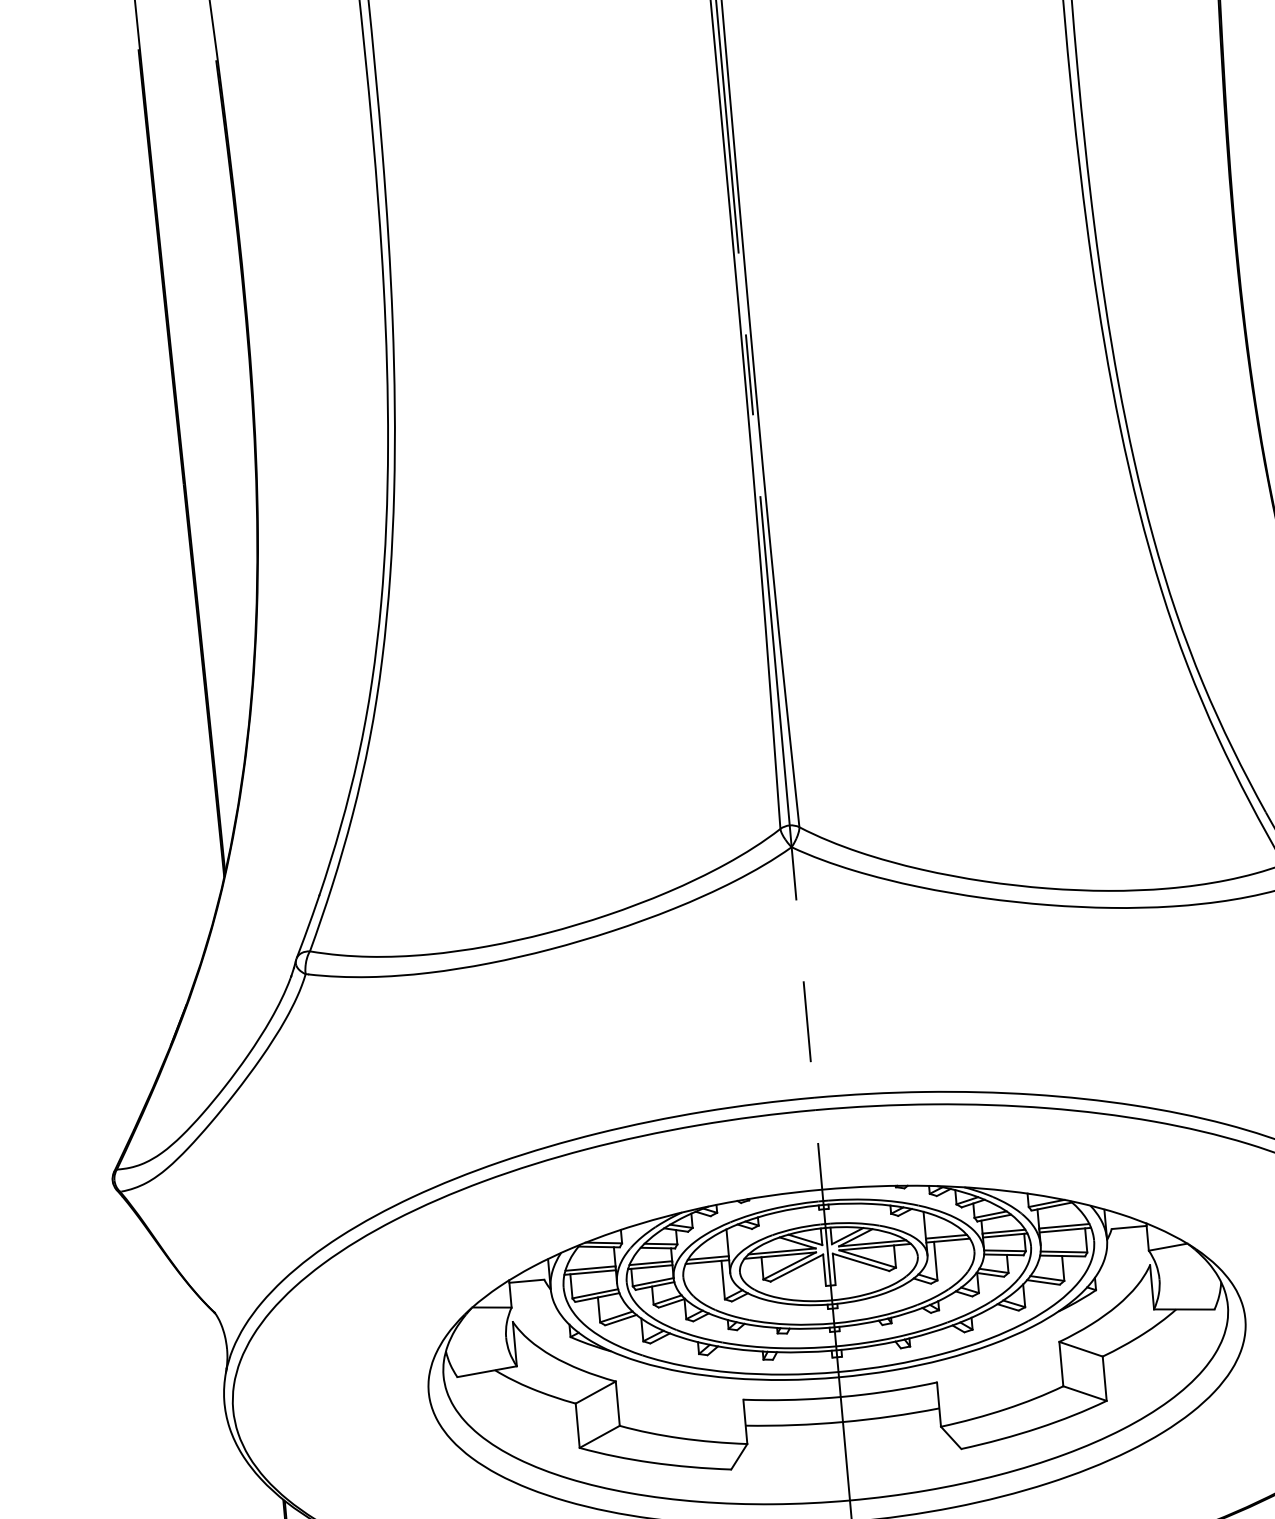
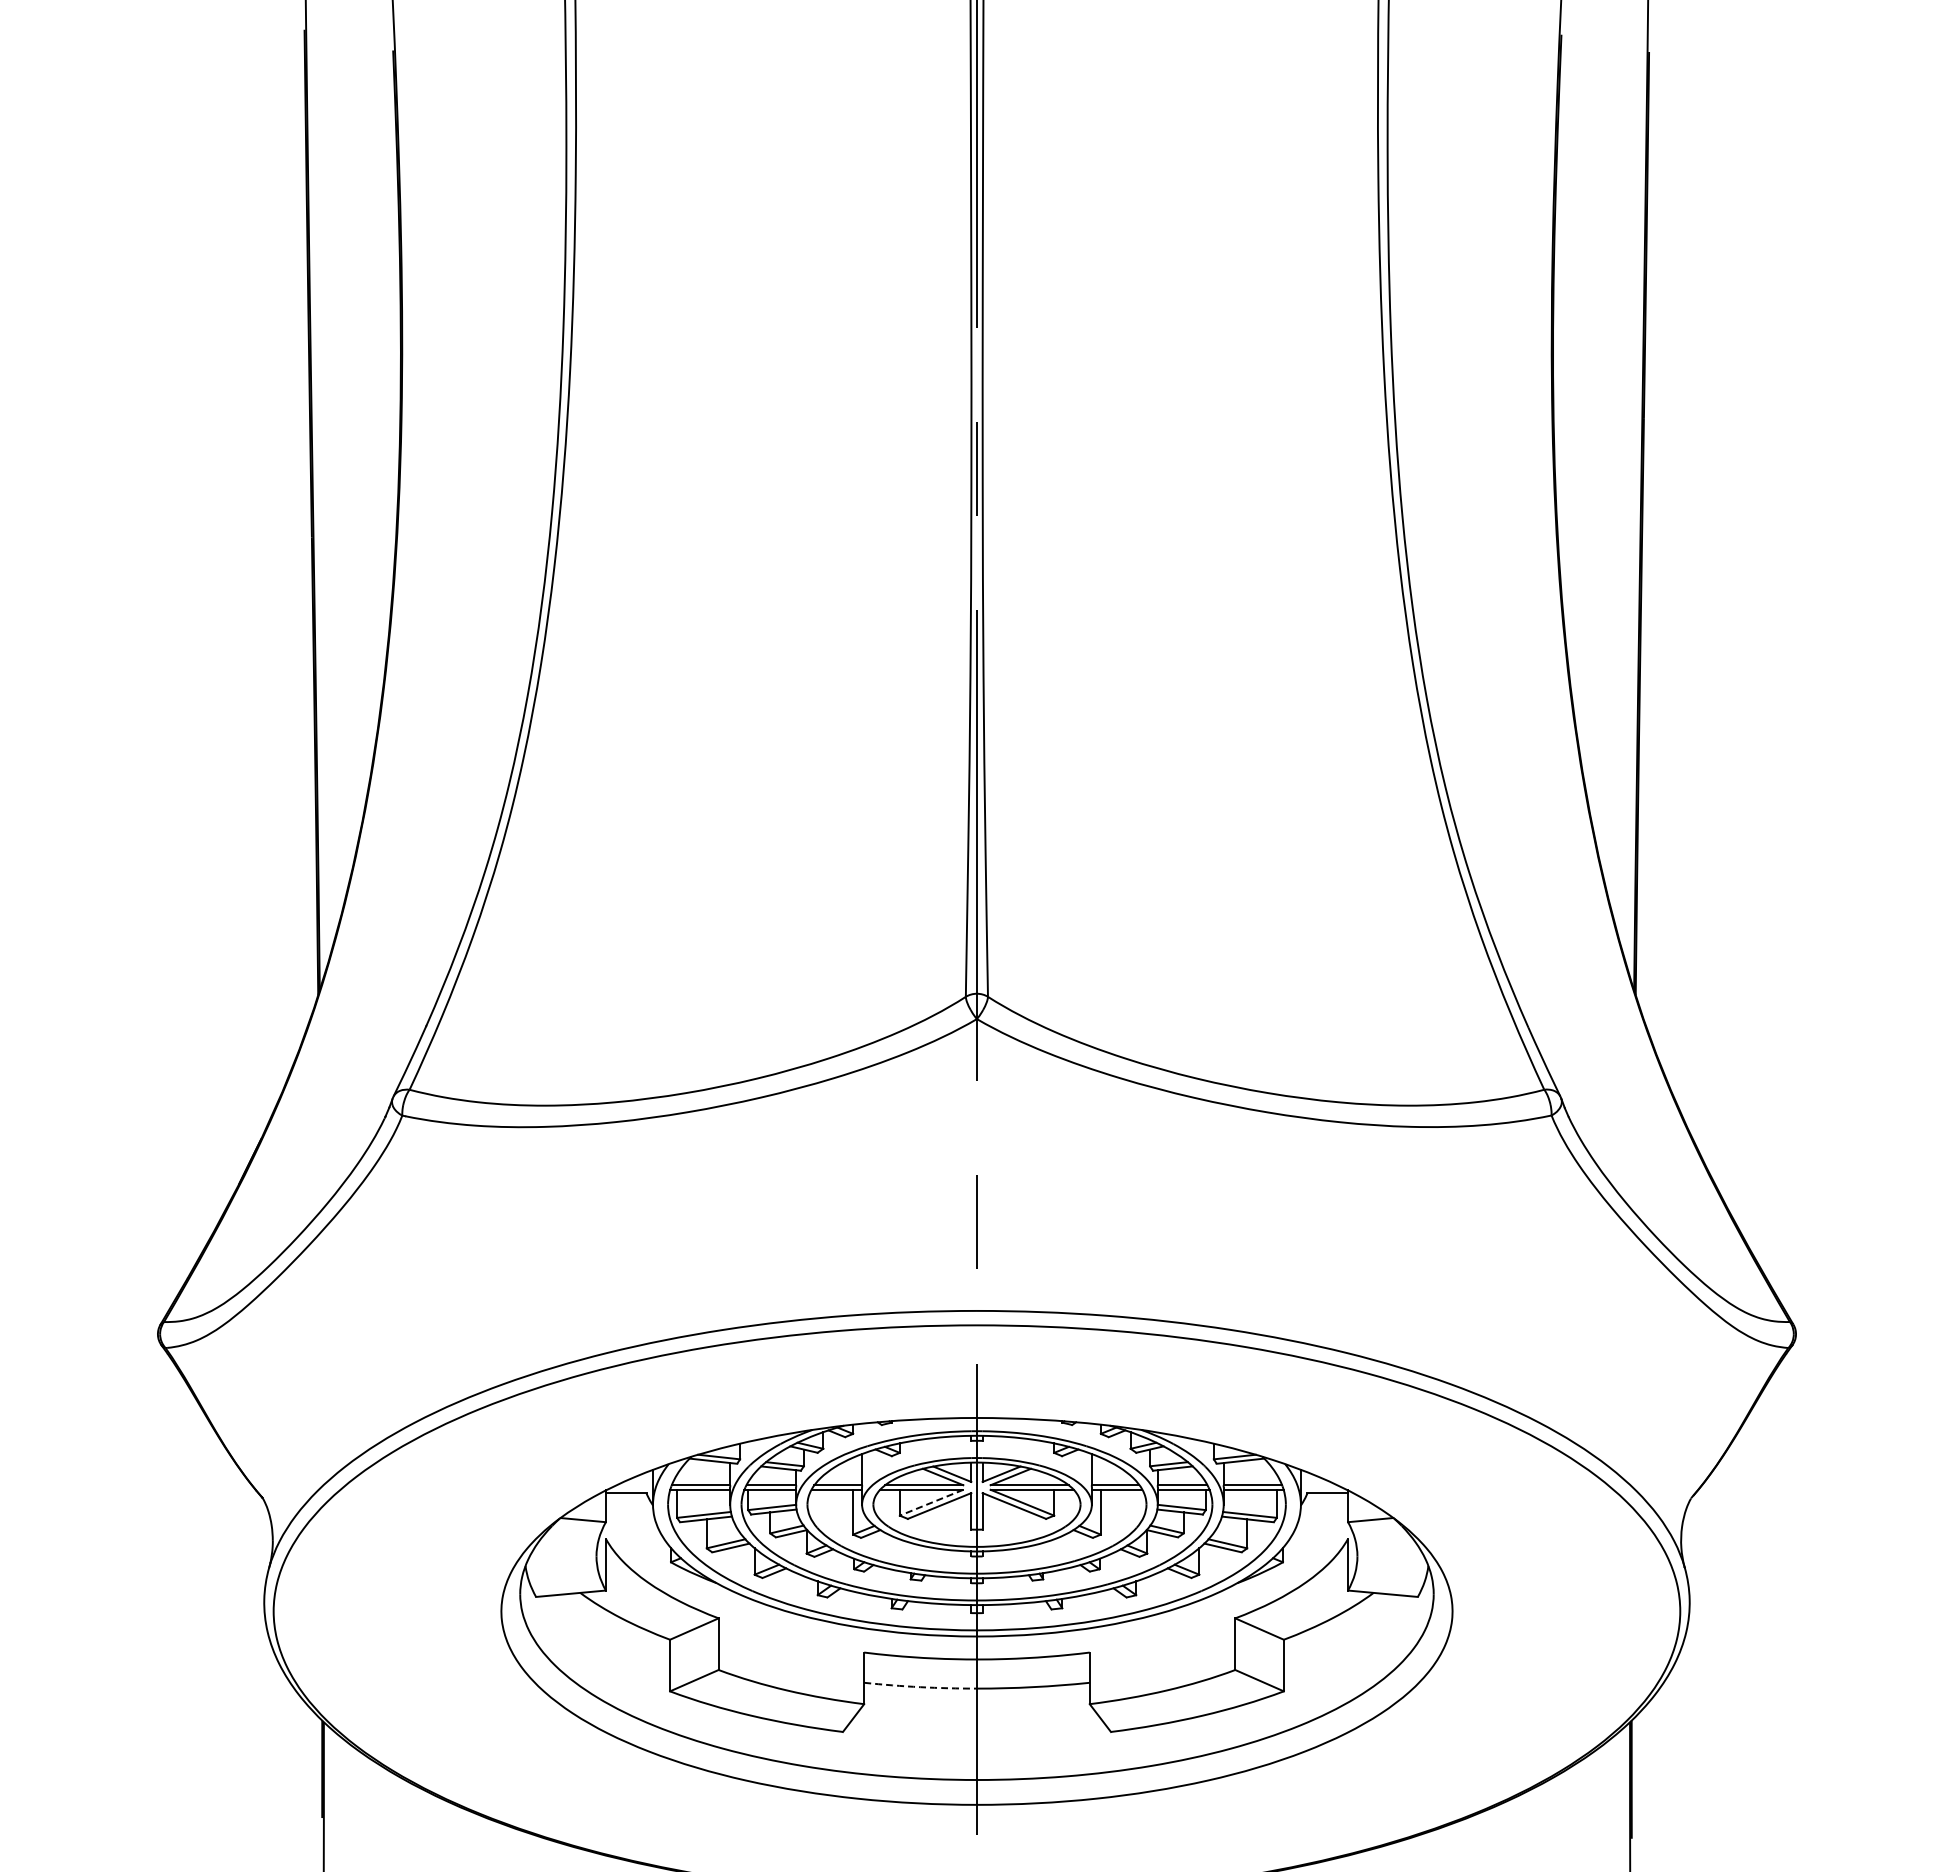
line: (789, 1265) -> (931, 1502), solid -> dashed
arc: (794, 1425) -> (920, 1687), solid -> dashed

